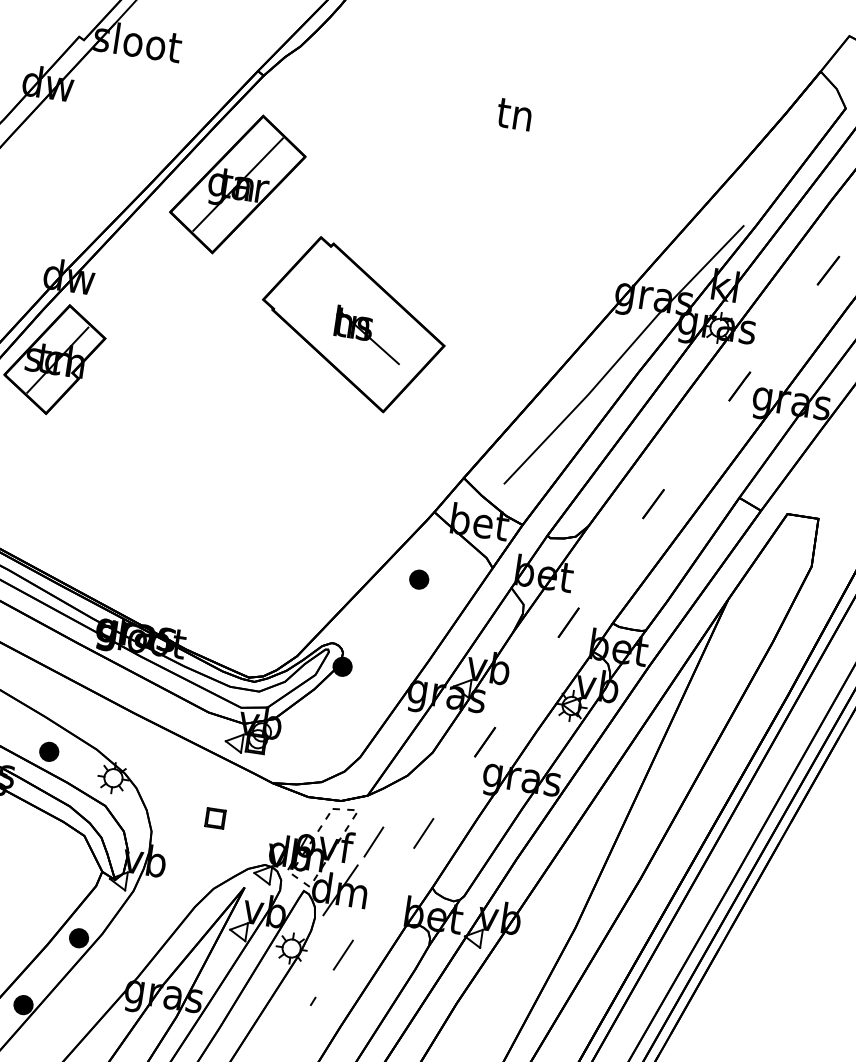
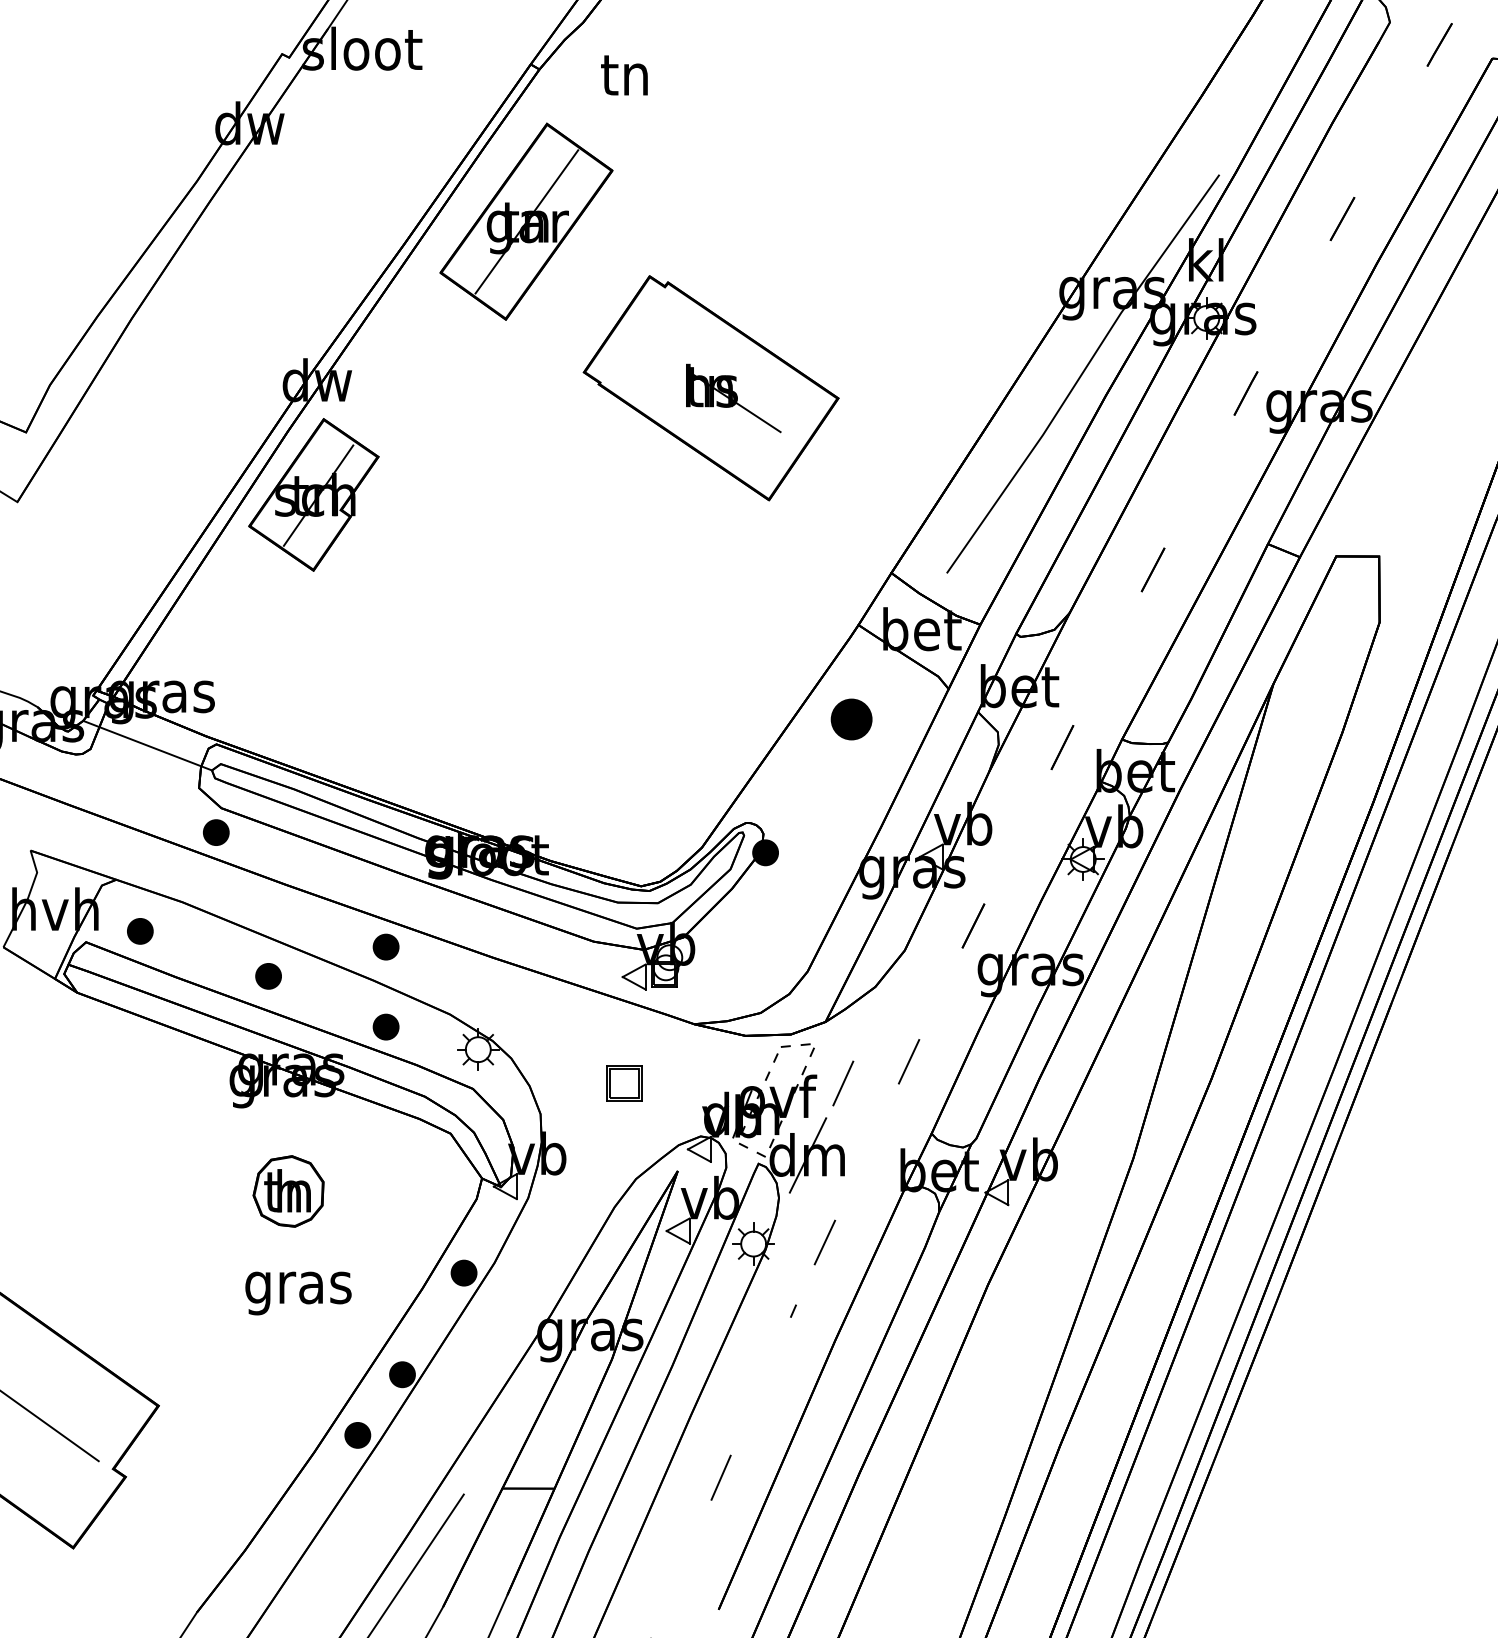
text: (514, 114) -> (624, 75), moved
part: (419, 579) -> (851, 719), size x1.6
part: (57, 693) -> (385, 946), added
part: (215, 818) -> (624, 1083), size x1.4

